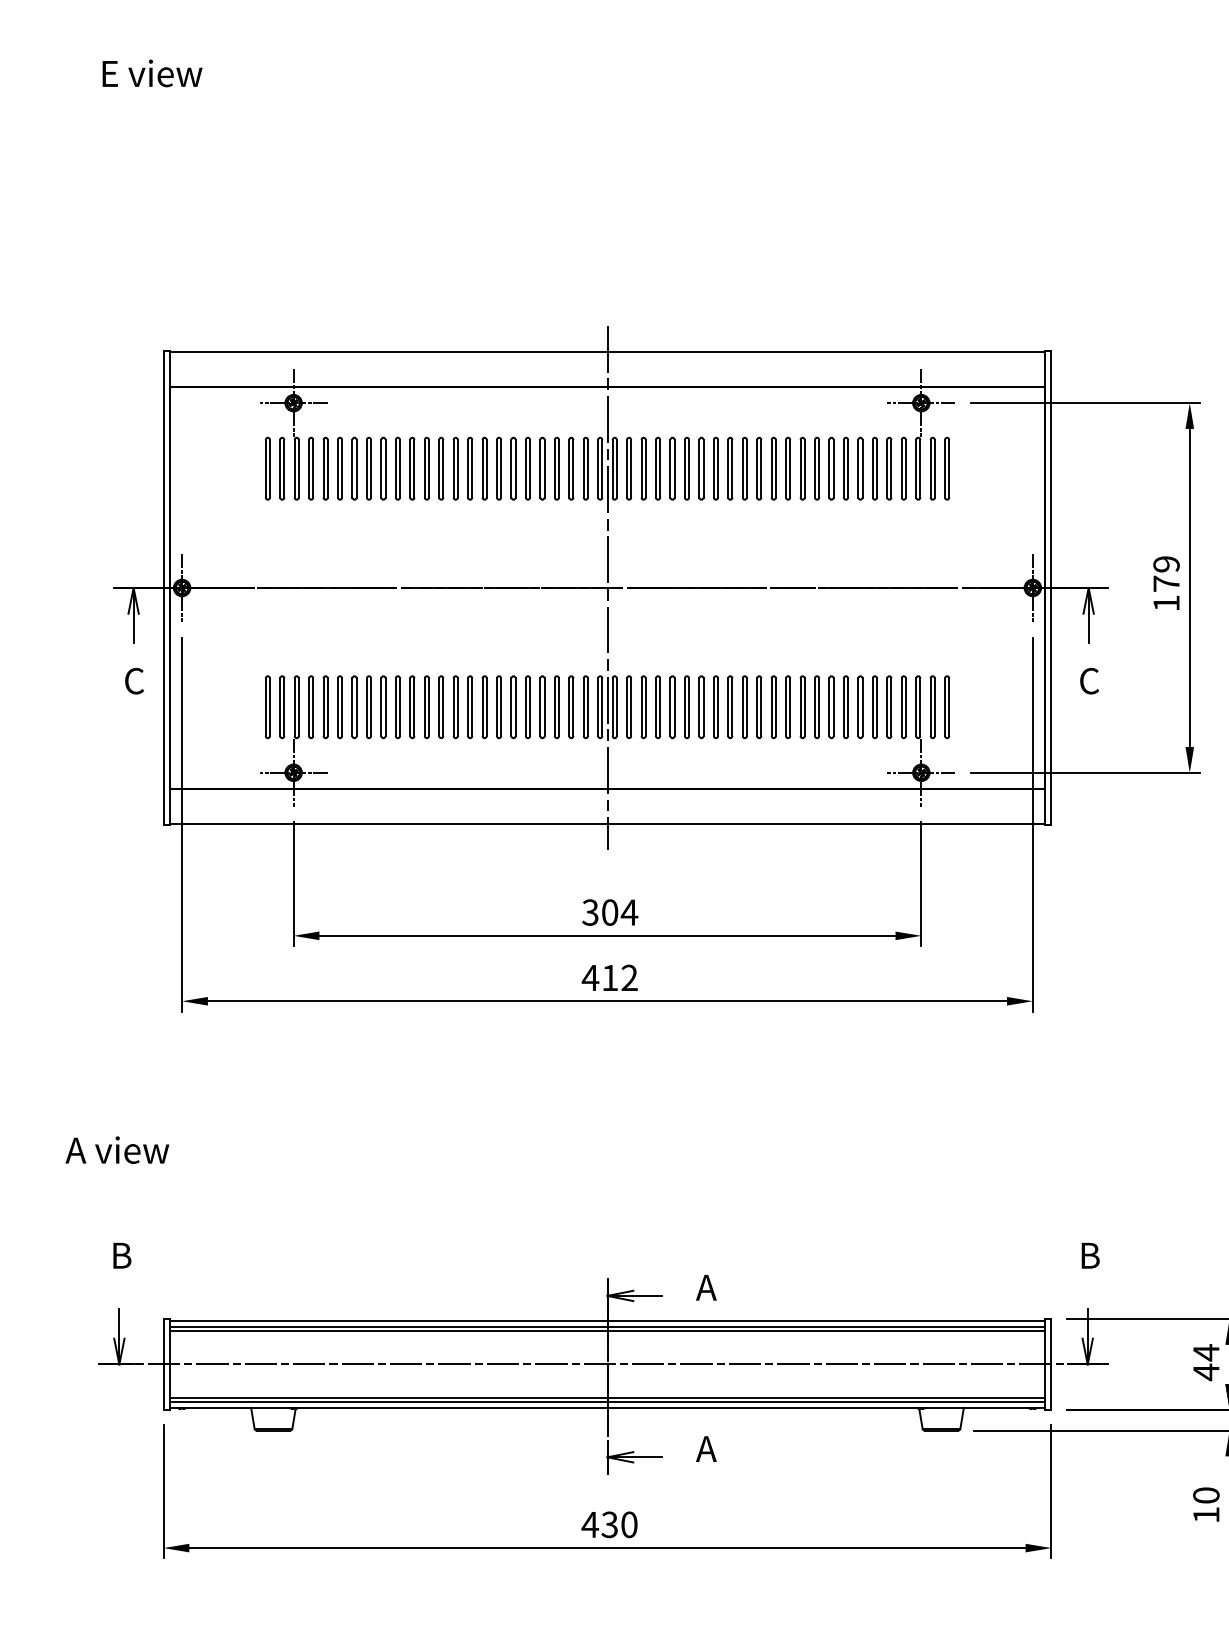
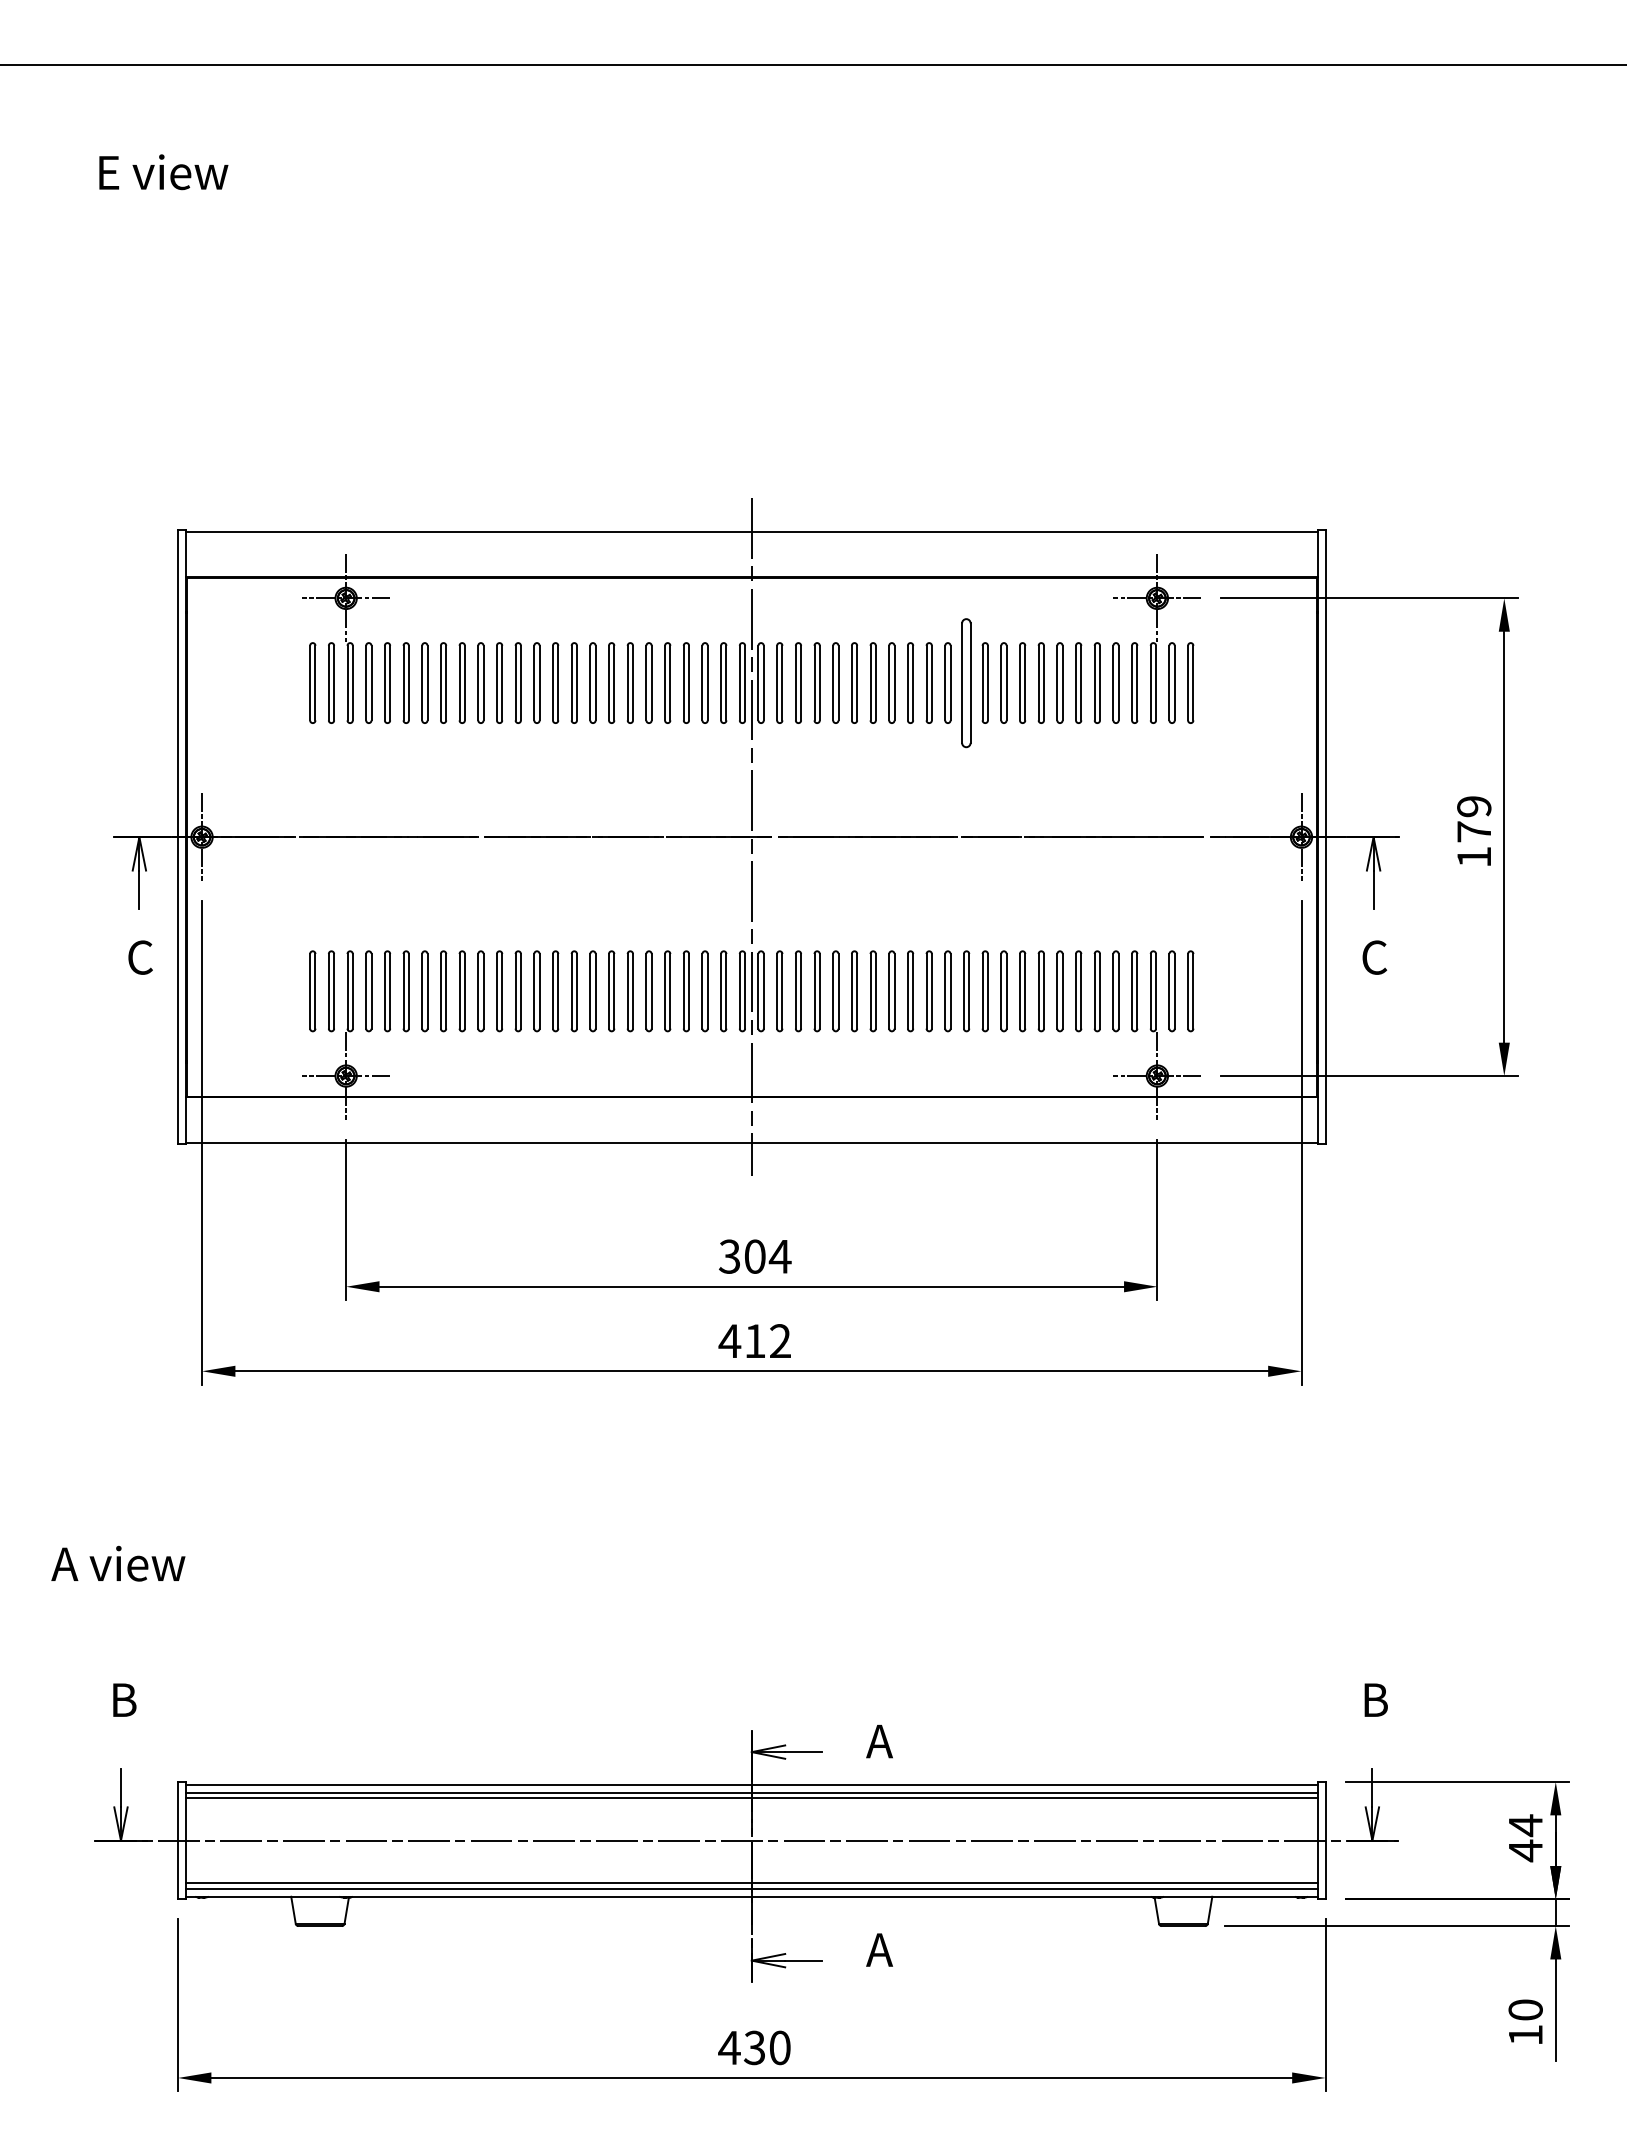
part: (773, 468) -> (966, 682), size x1.6

